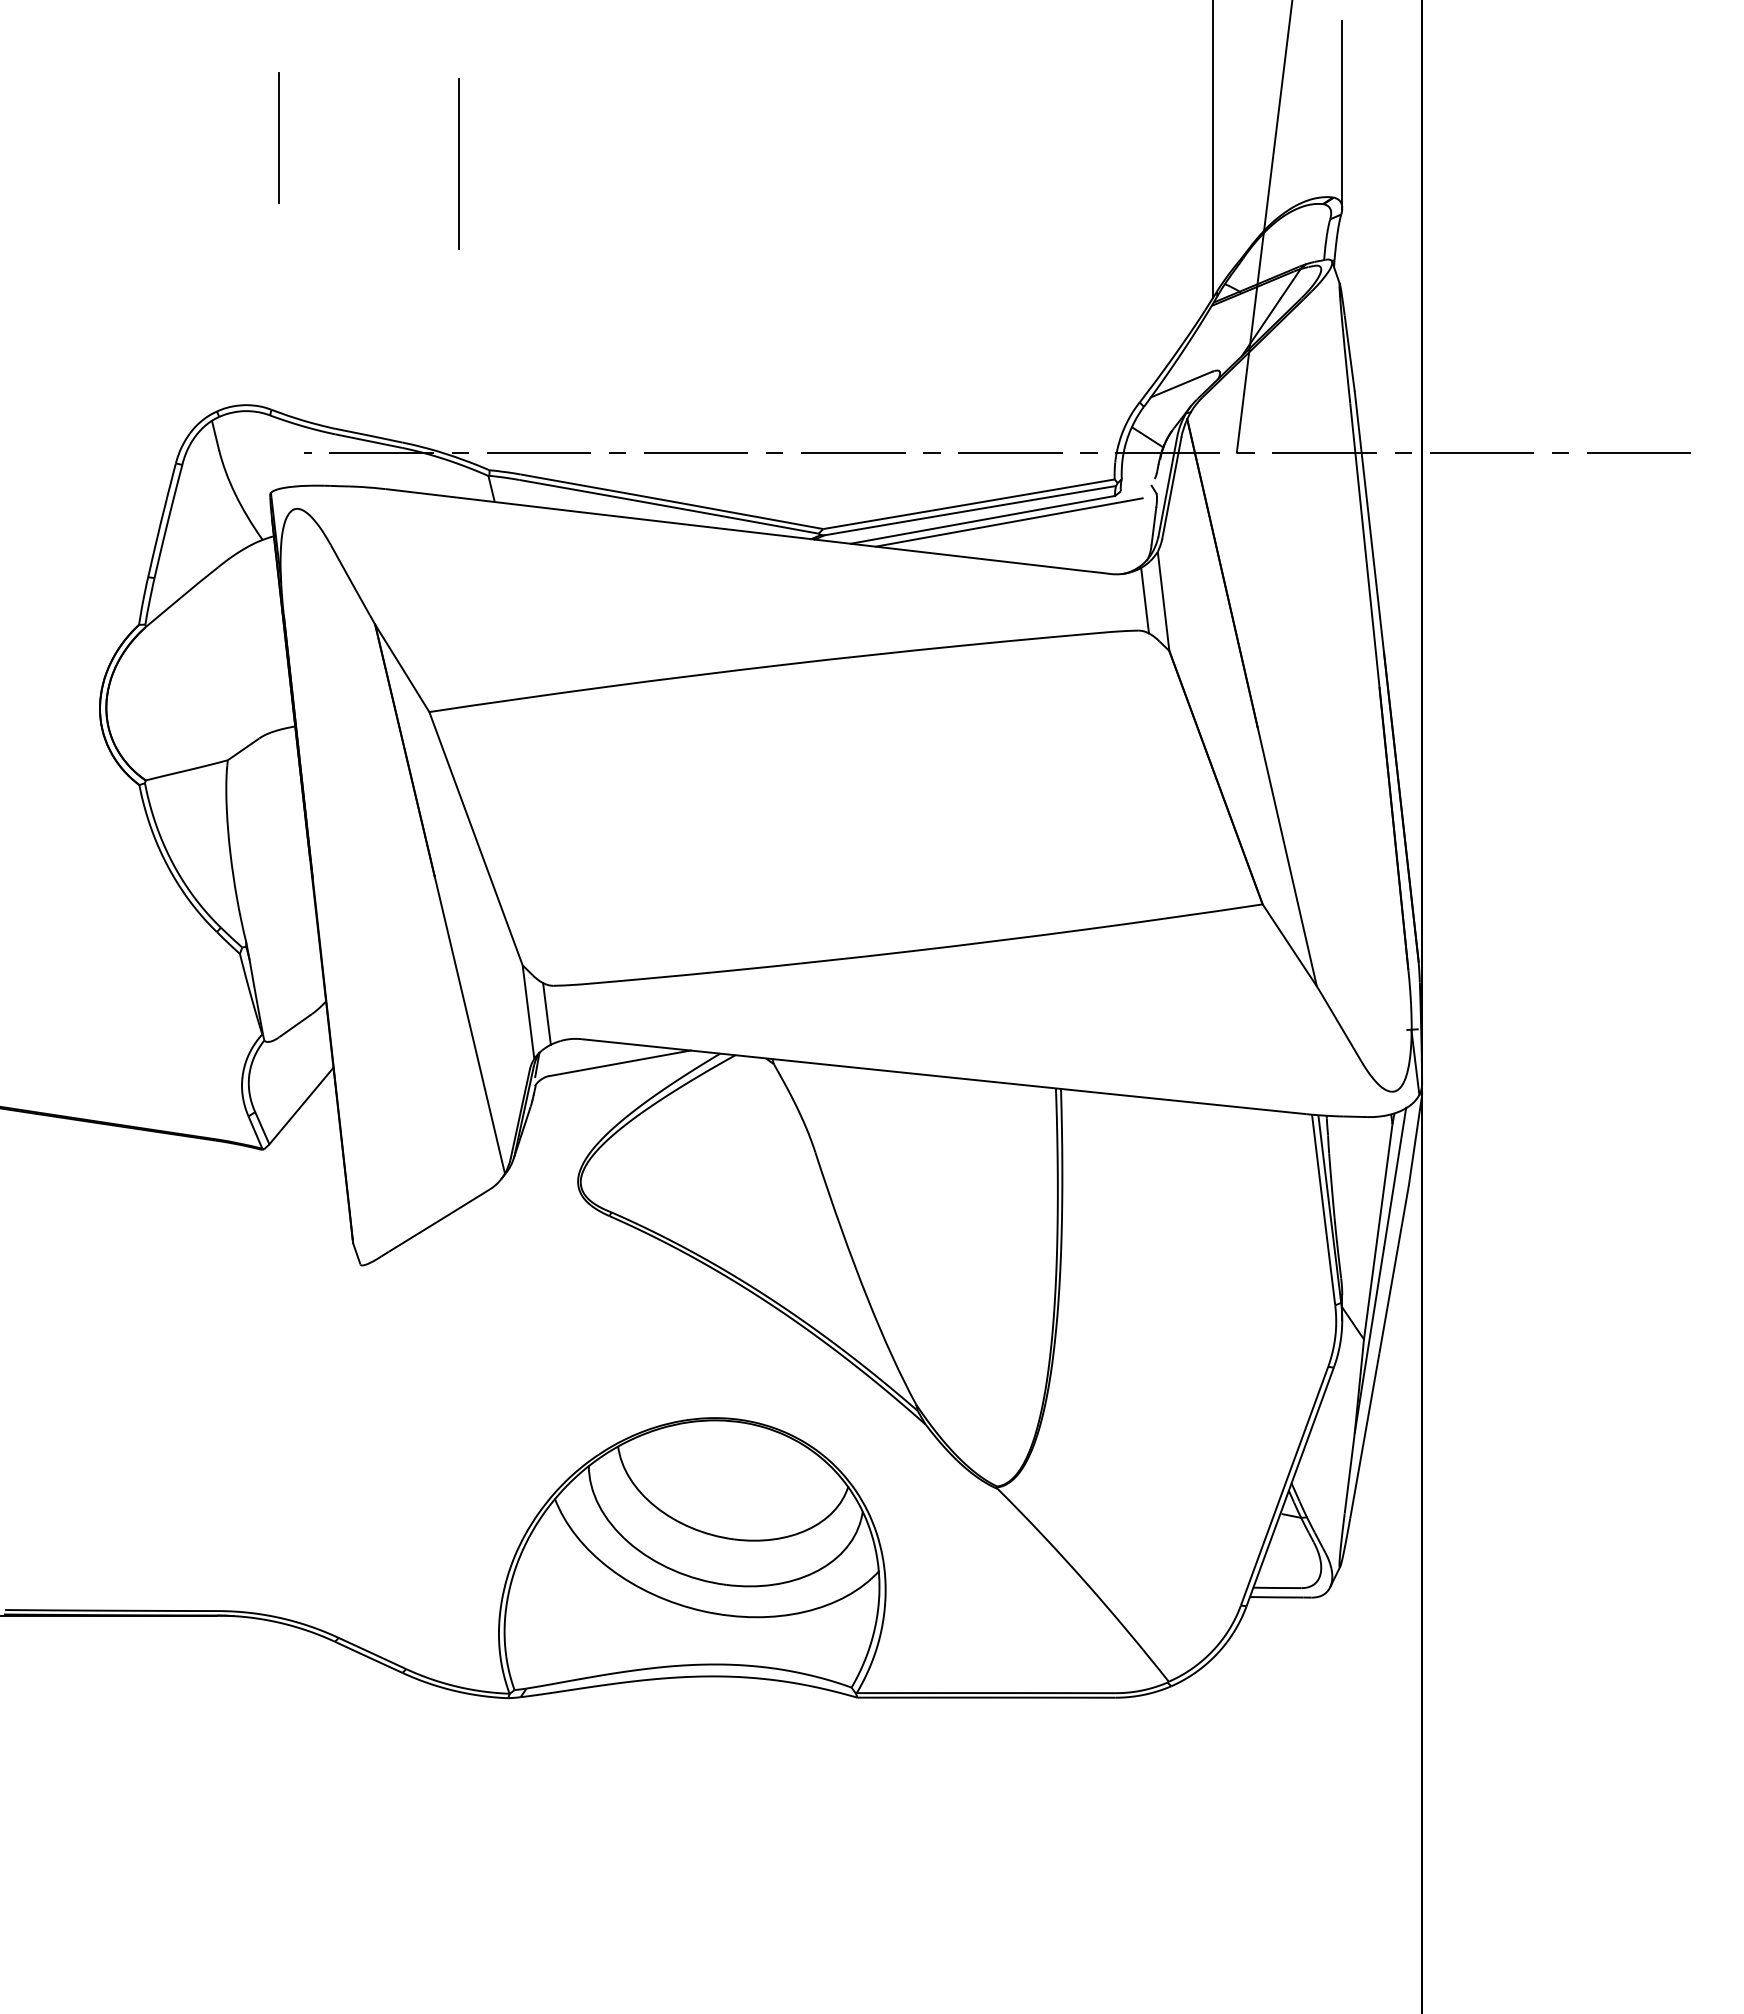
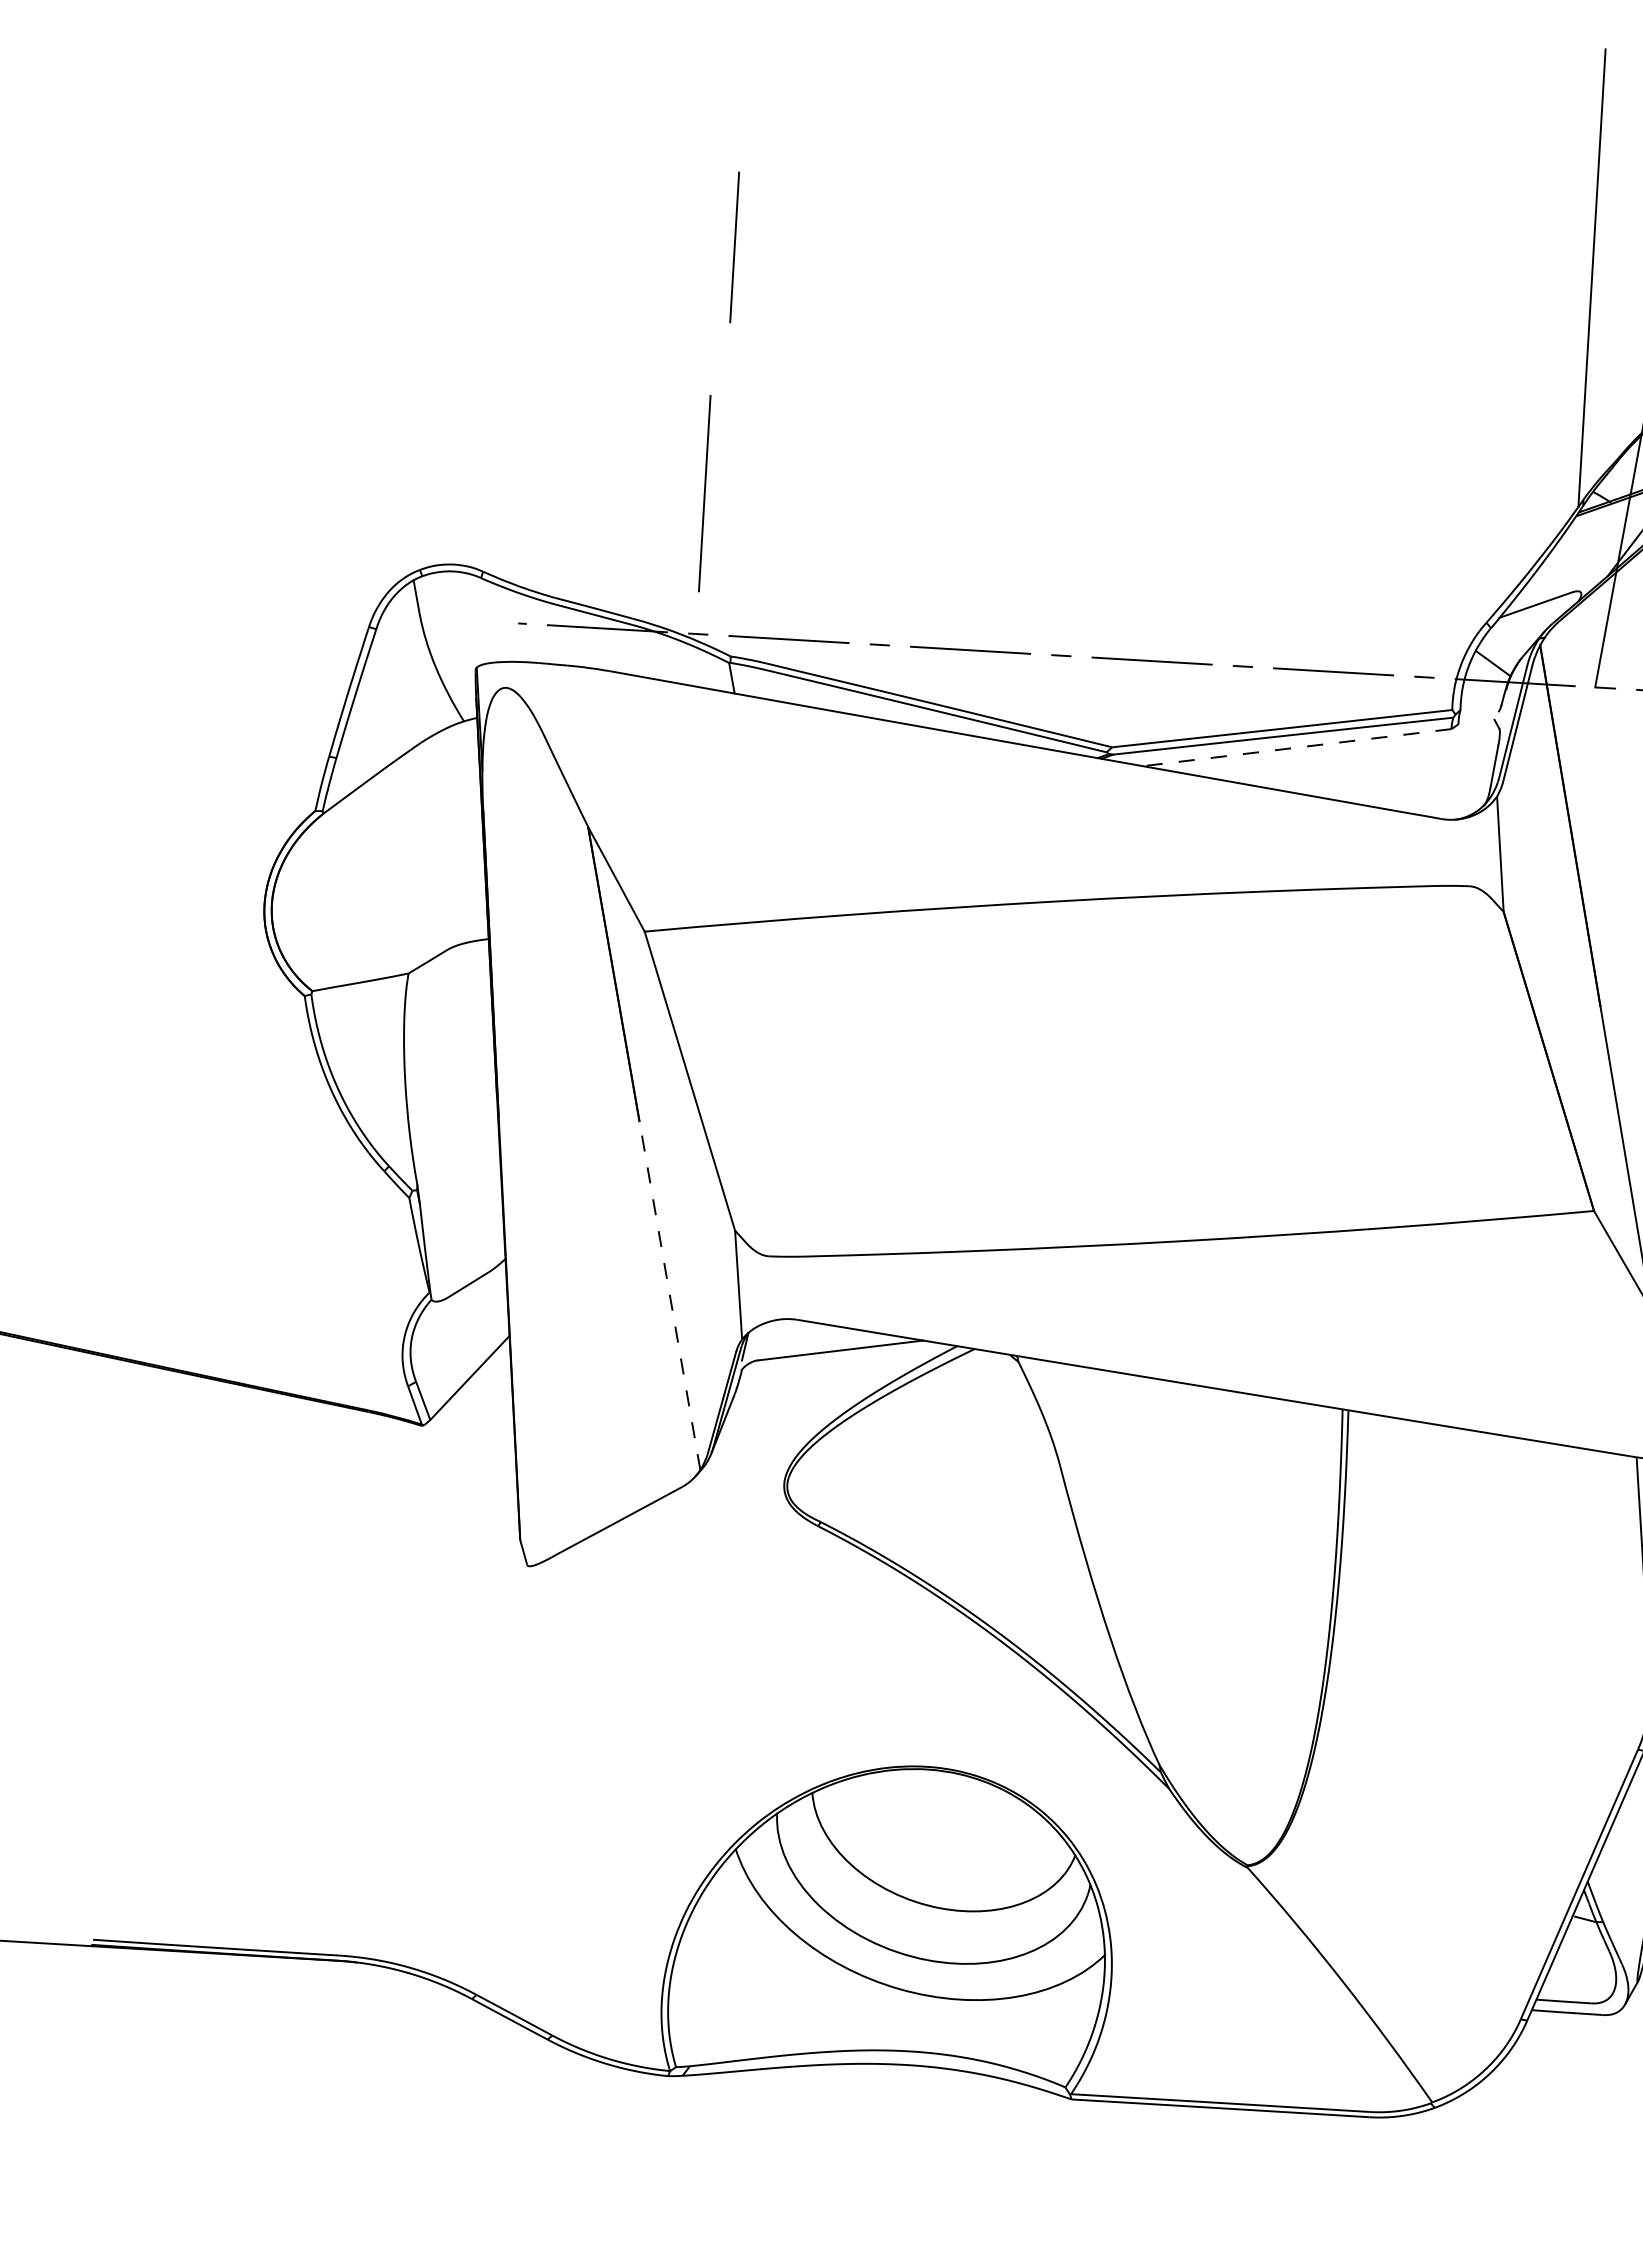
line: (278, 137) -> (734, 246), moved
line: (458, 163) -> (704, 492), moved
line: (982, 519) -> (1296, 747), solid -> dashed
line: (1008, 522) -> (1326, 752), removed
line: (1144, 600) -> (1478, 851), removed
line: (546, 1013) -> (759, 1287), removed
line: (469, 1024) -> (669, 1295), solid -> dashed

